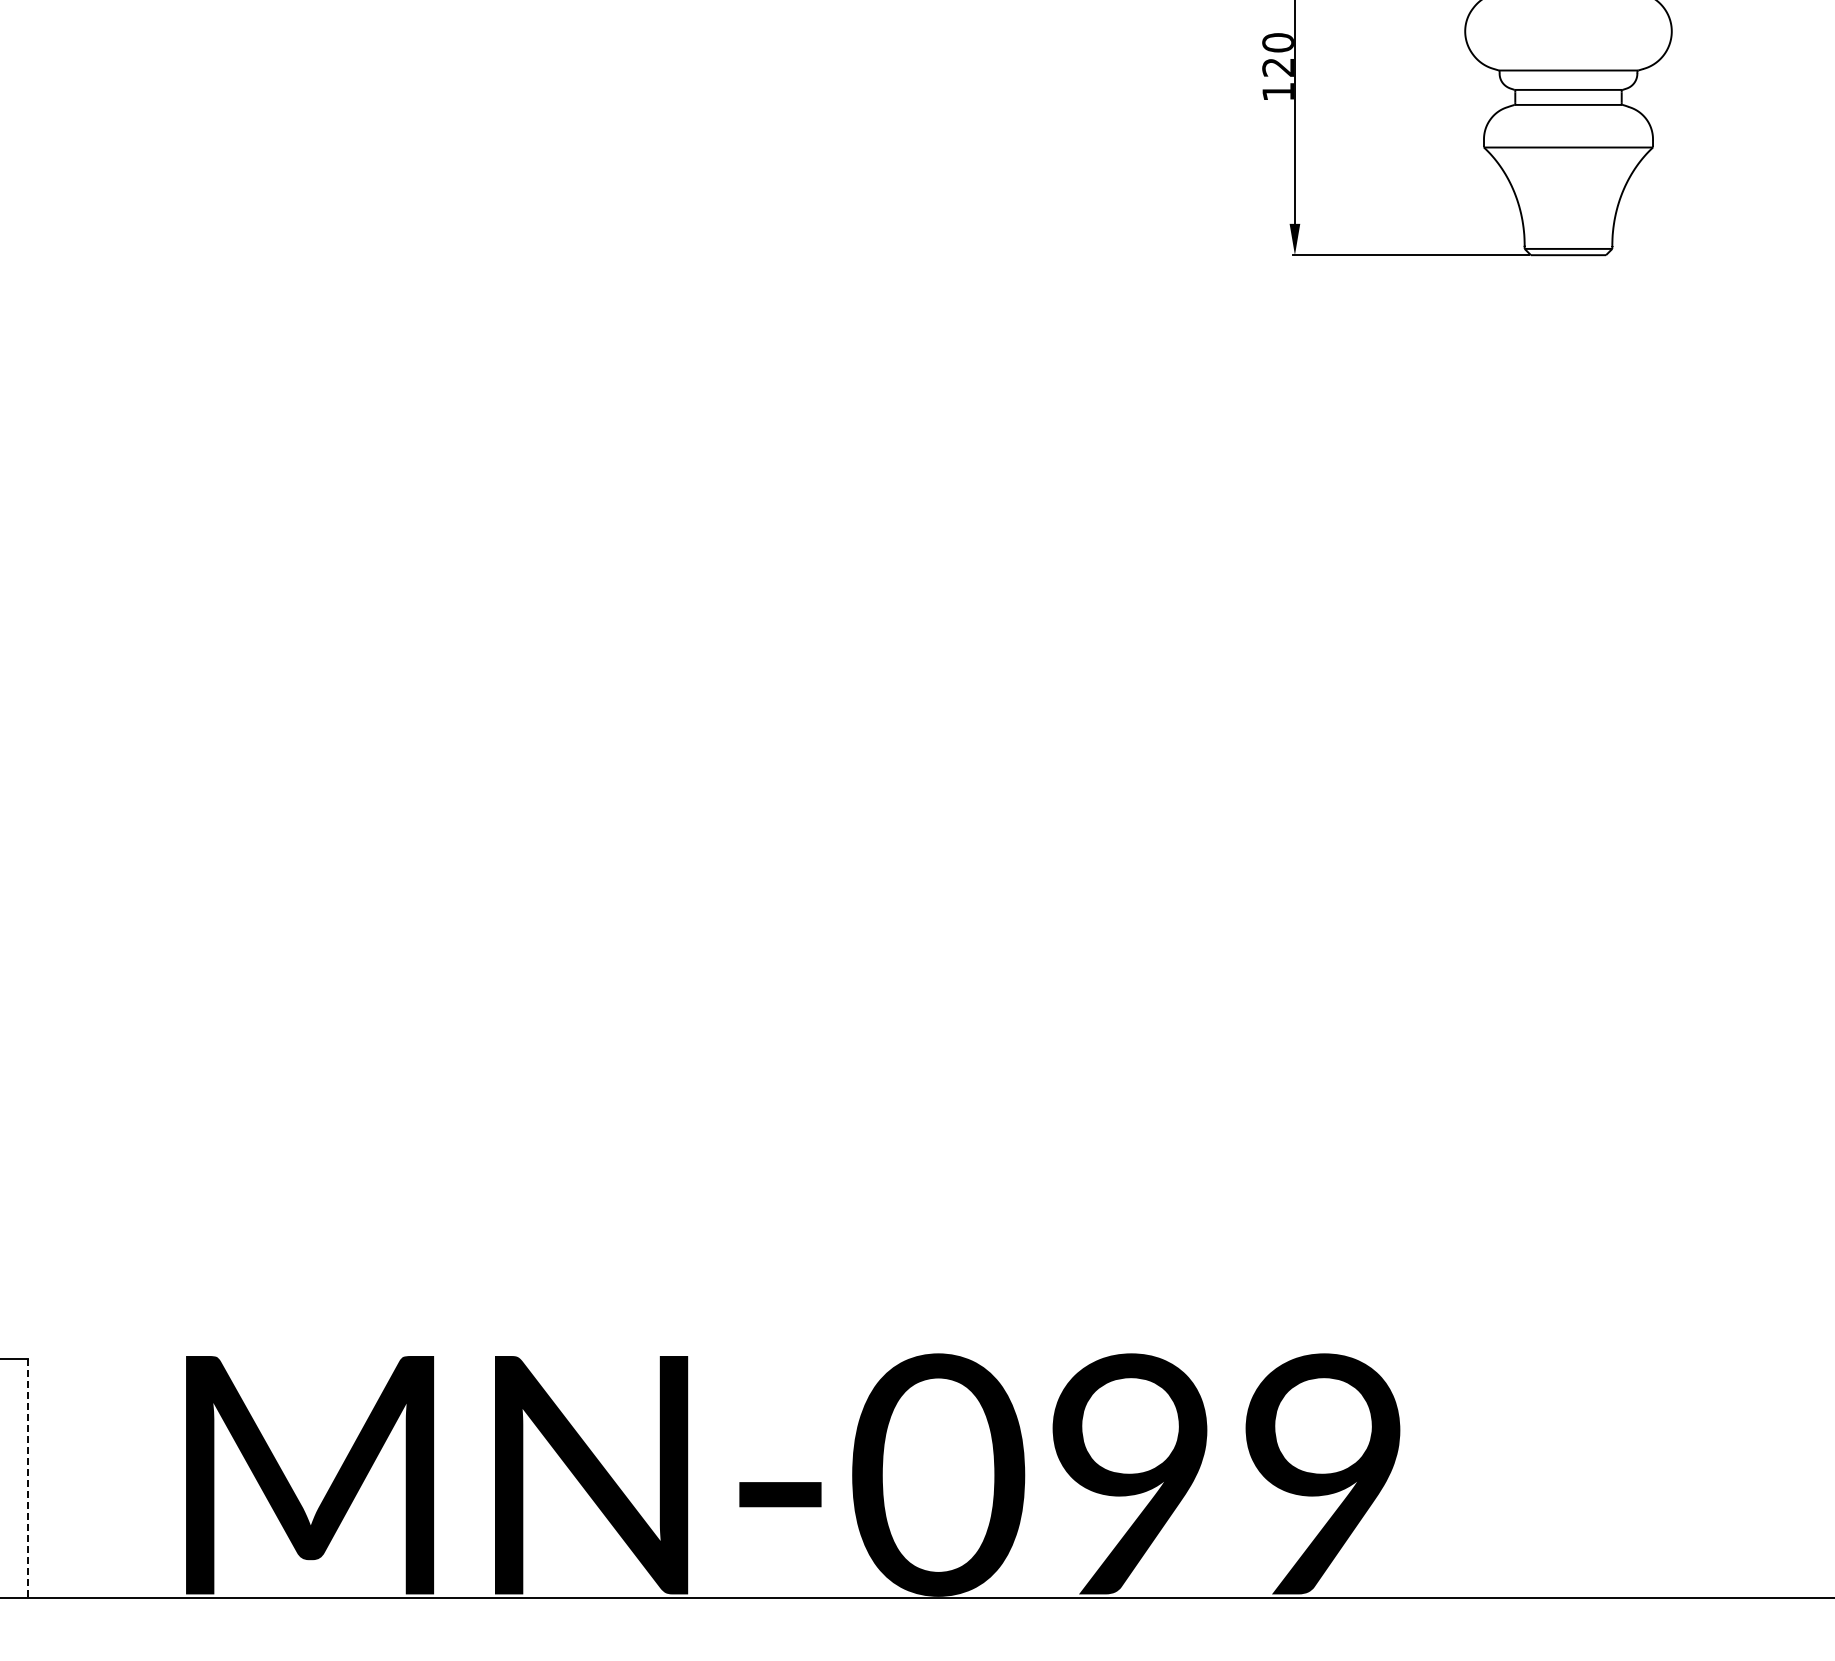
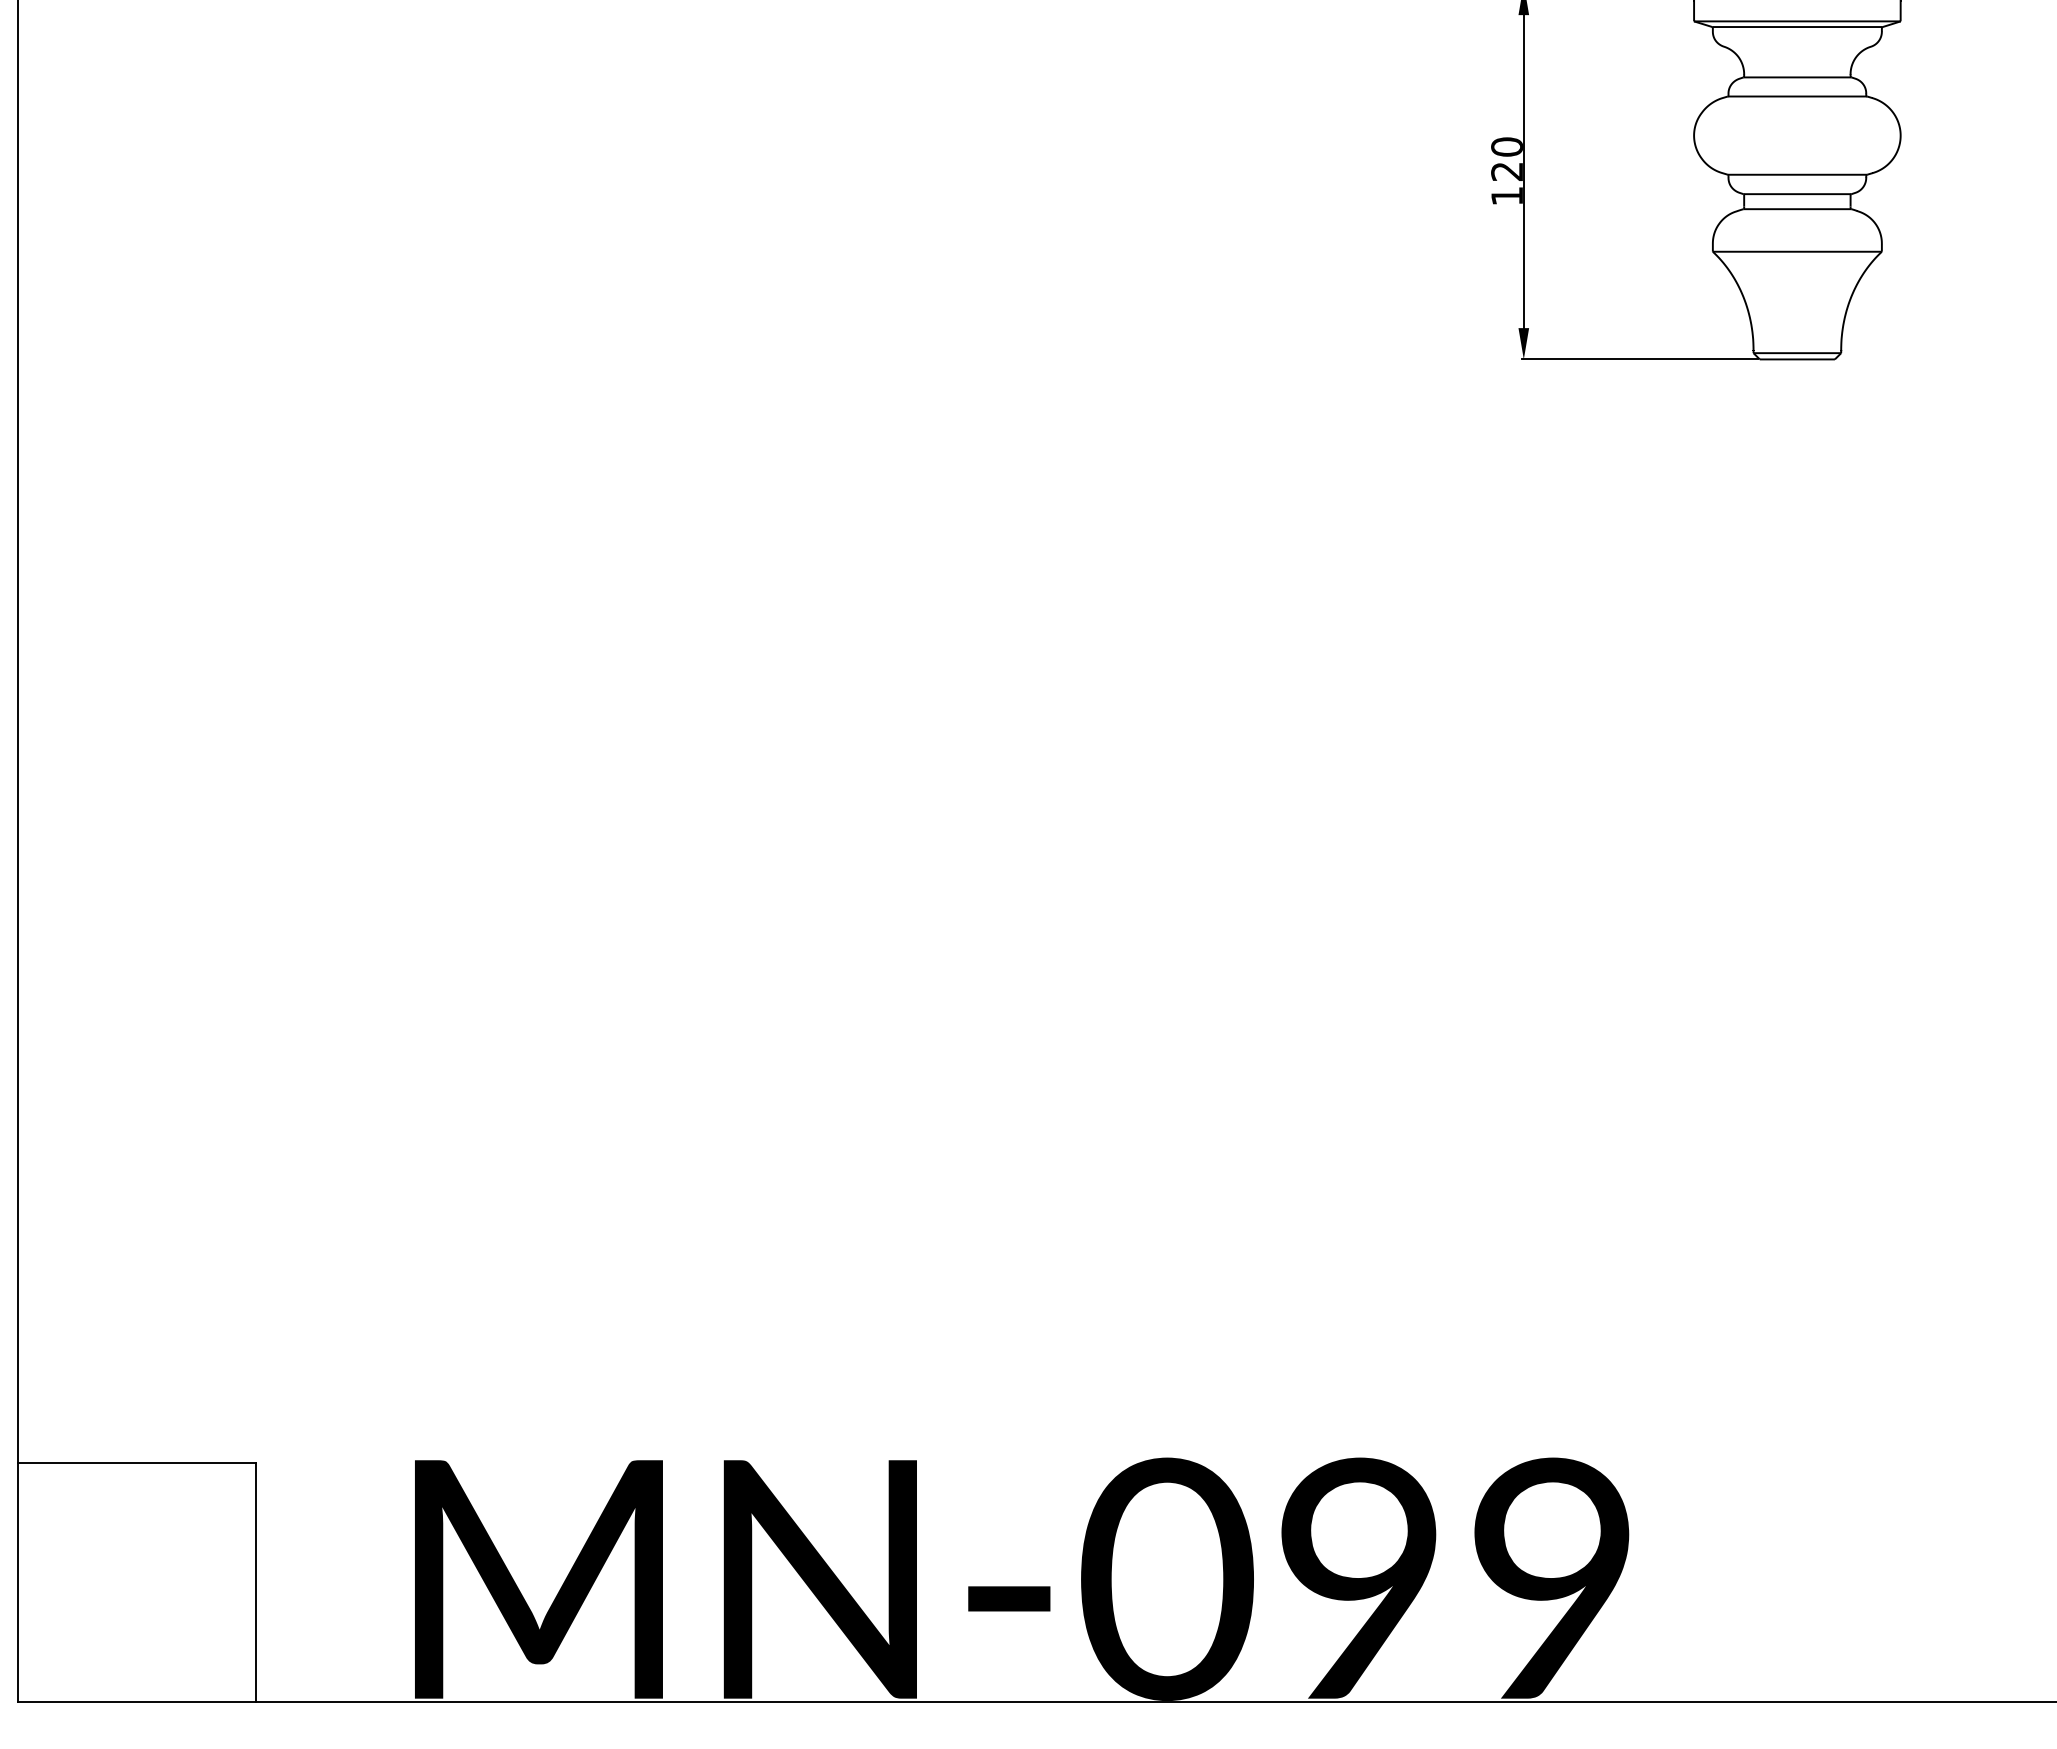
line: (27, 1479) -> (256, 1583), dashed -> solid

